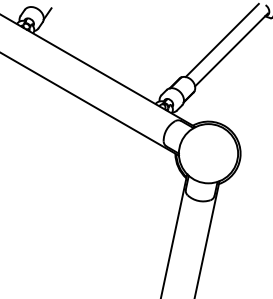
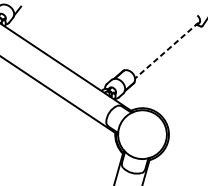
line: (221, 40) -> (159, 42), removed
line: (231, 50) -> (166, 50), solid -> dashed

